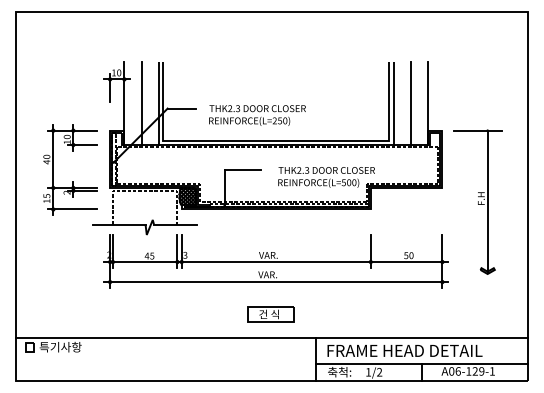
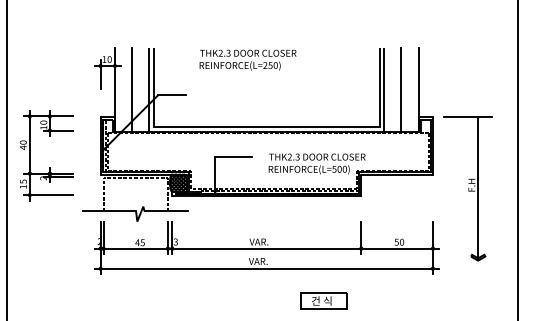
text: (257, 115) -> (248, 60), moved
part: (72, 181) -> (49, 167), moved
part: (270, 314) -> (323, 301), moved

